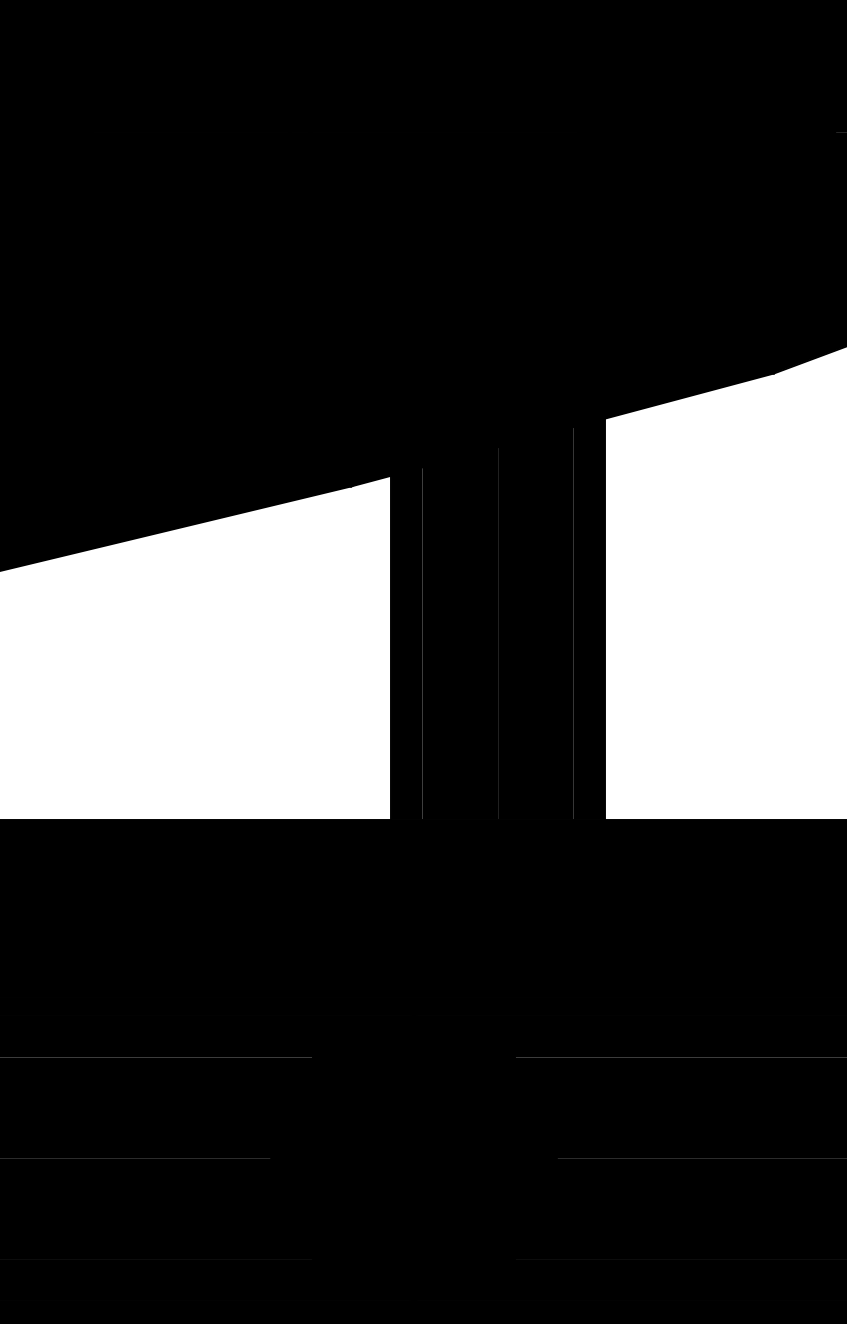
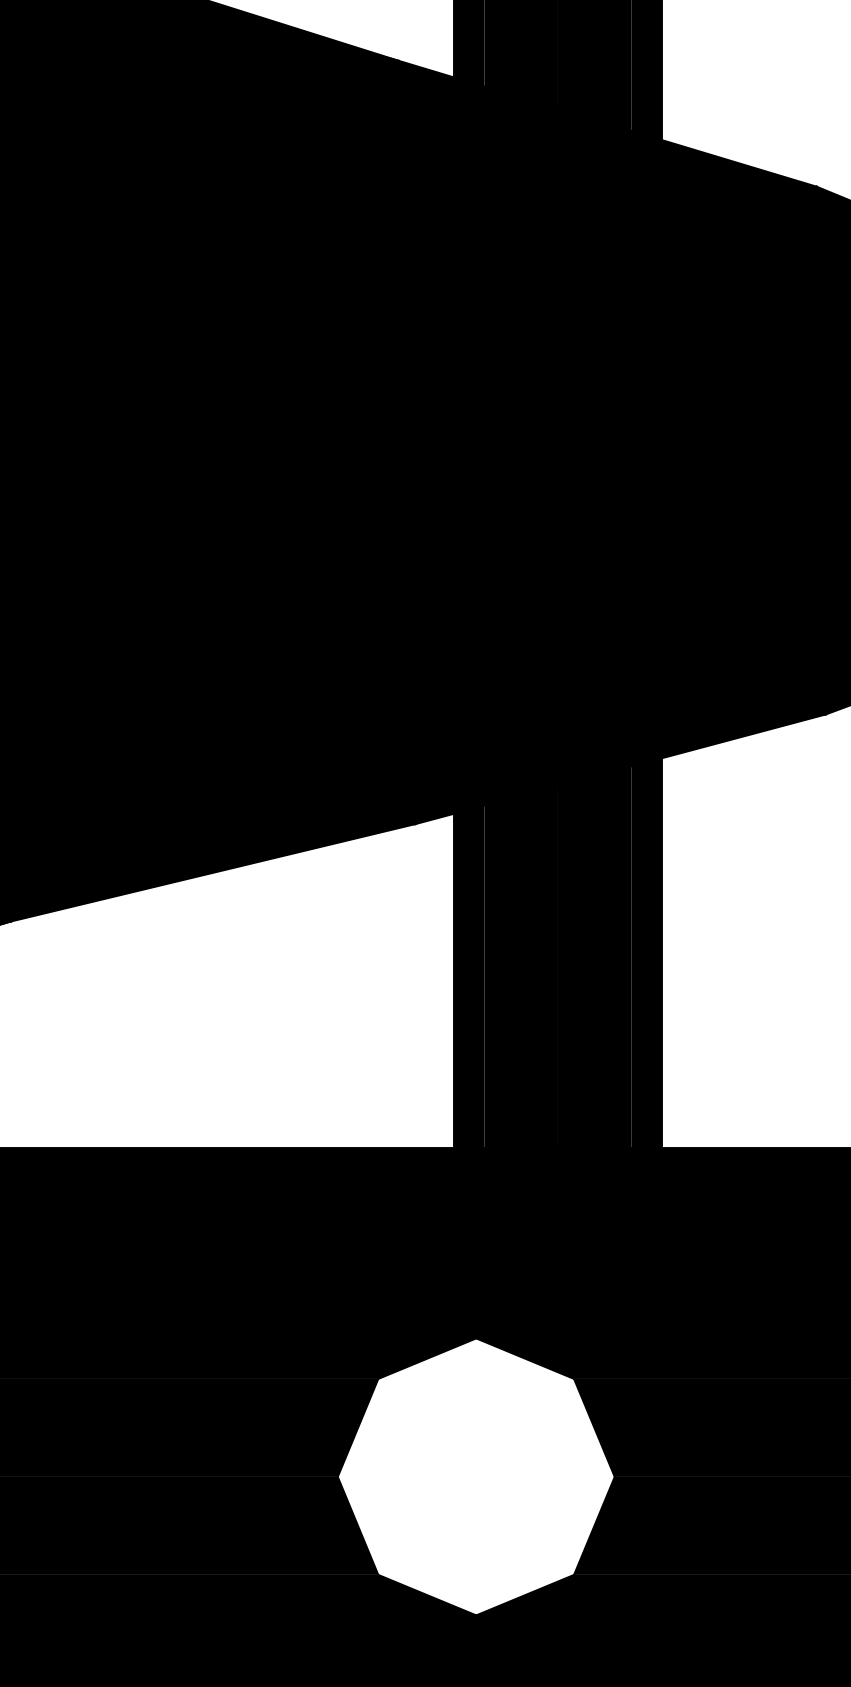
fill: (413, 1157) -> (475, 1476), removed

